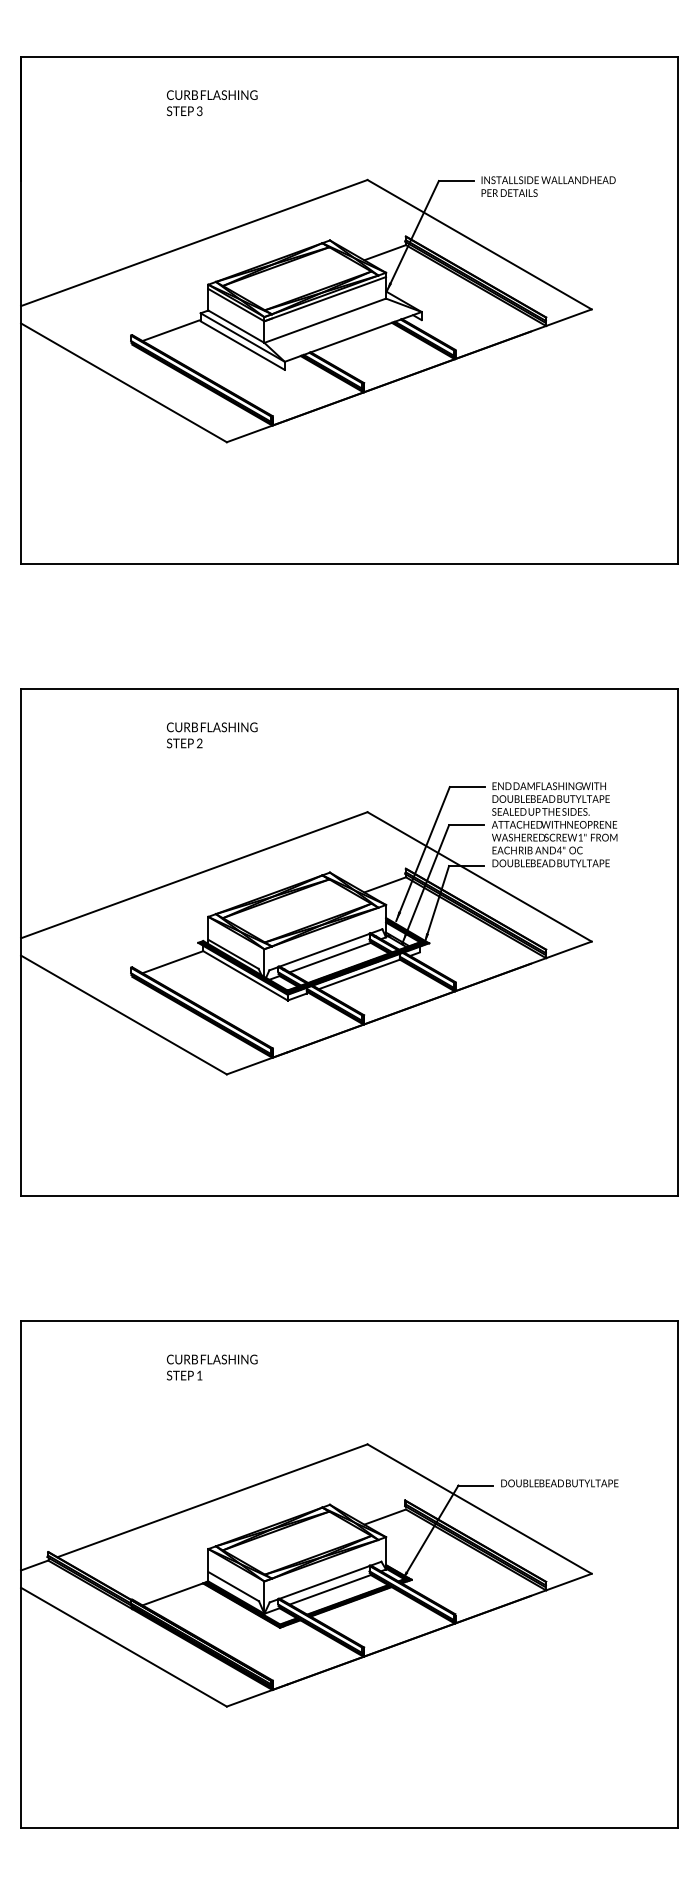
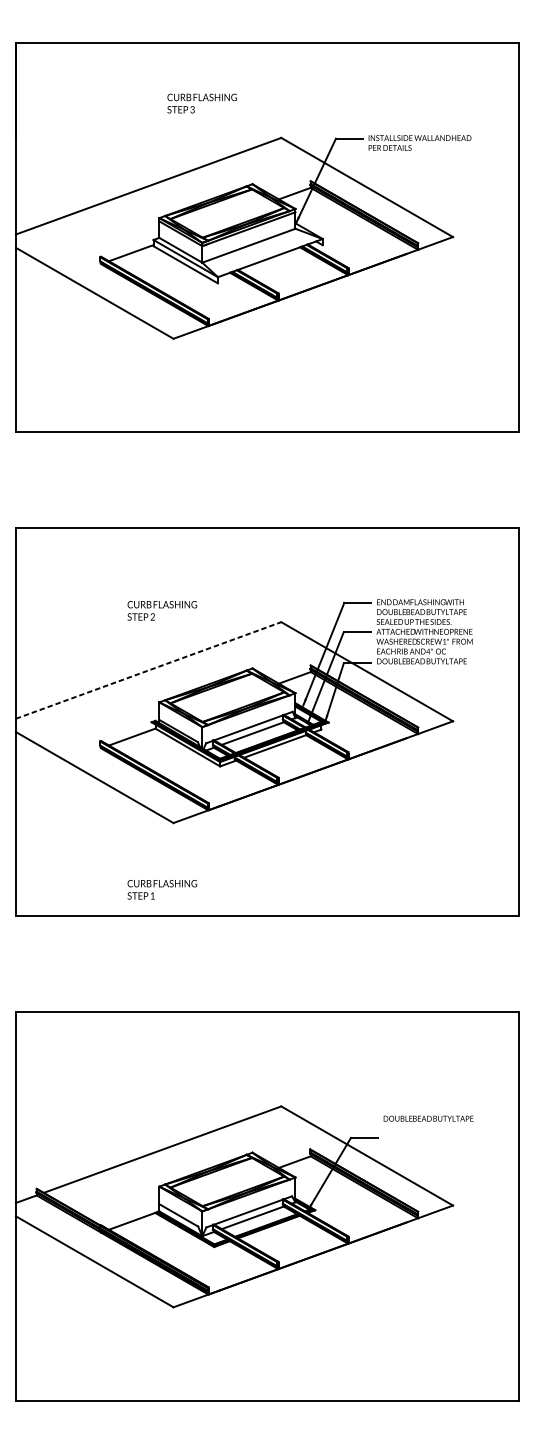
text: (212, 103) -> (202, 103), moved
text: (212, 735) -> (162, 610), moved
line: (194, 875) -> (148, 670), solid -> dashed
text: (212, 1367) -> (162, 889), moved
text: (559, 1483) -> (428, 1118), moved

